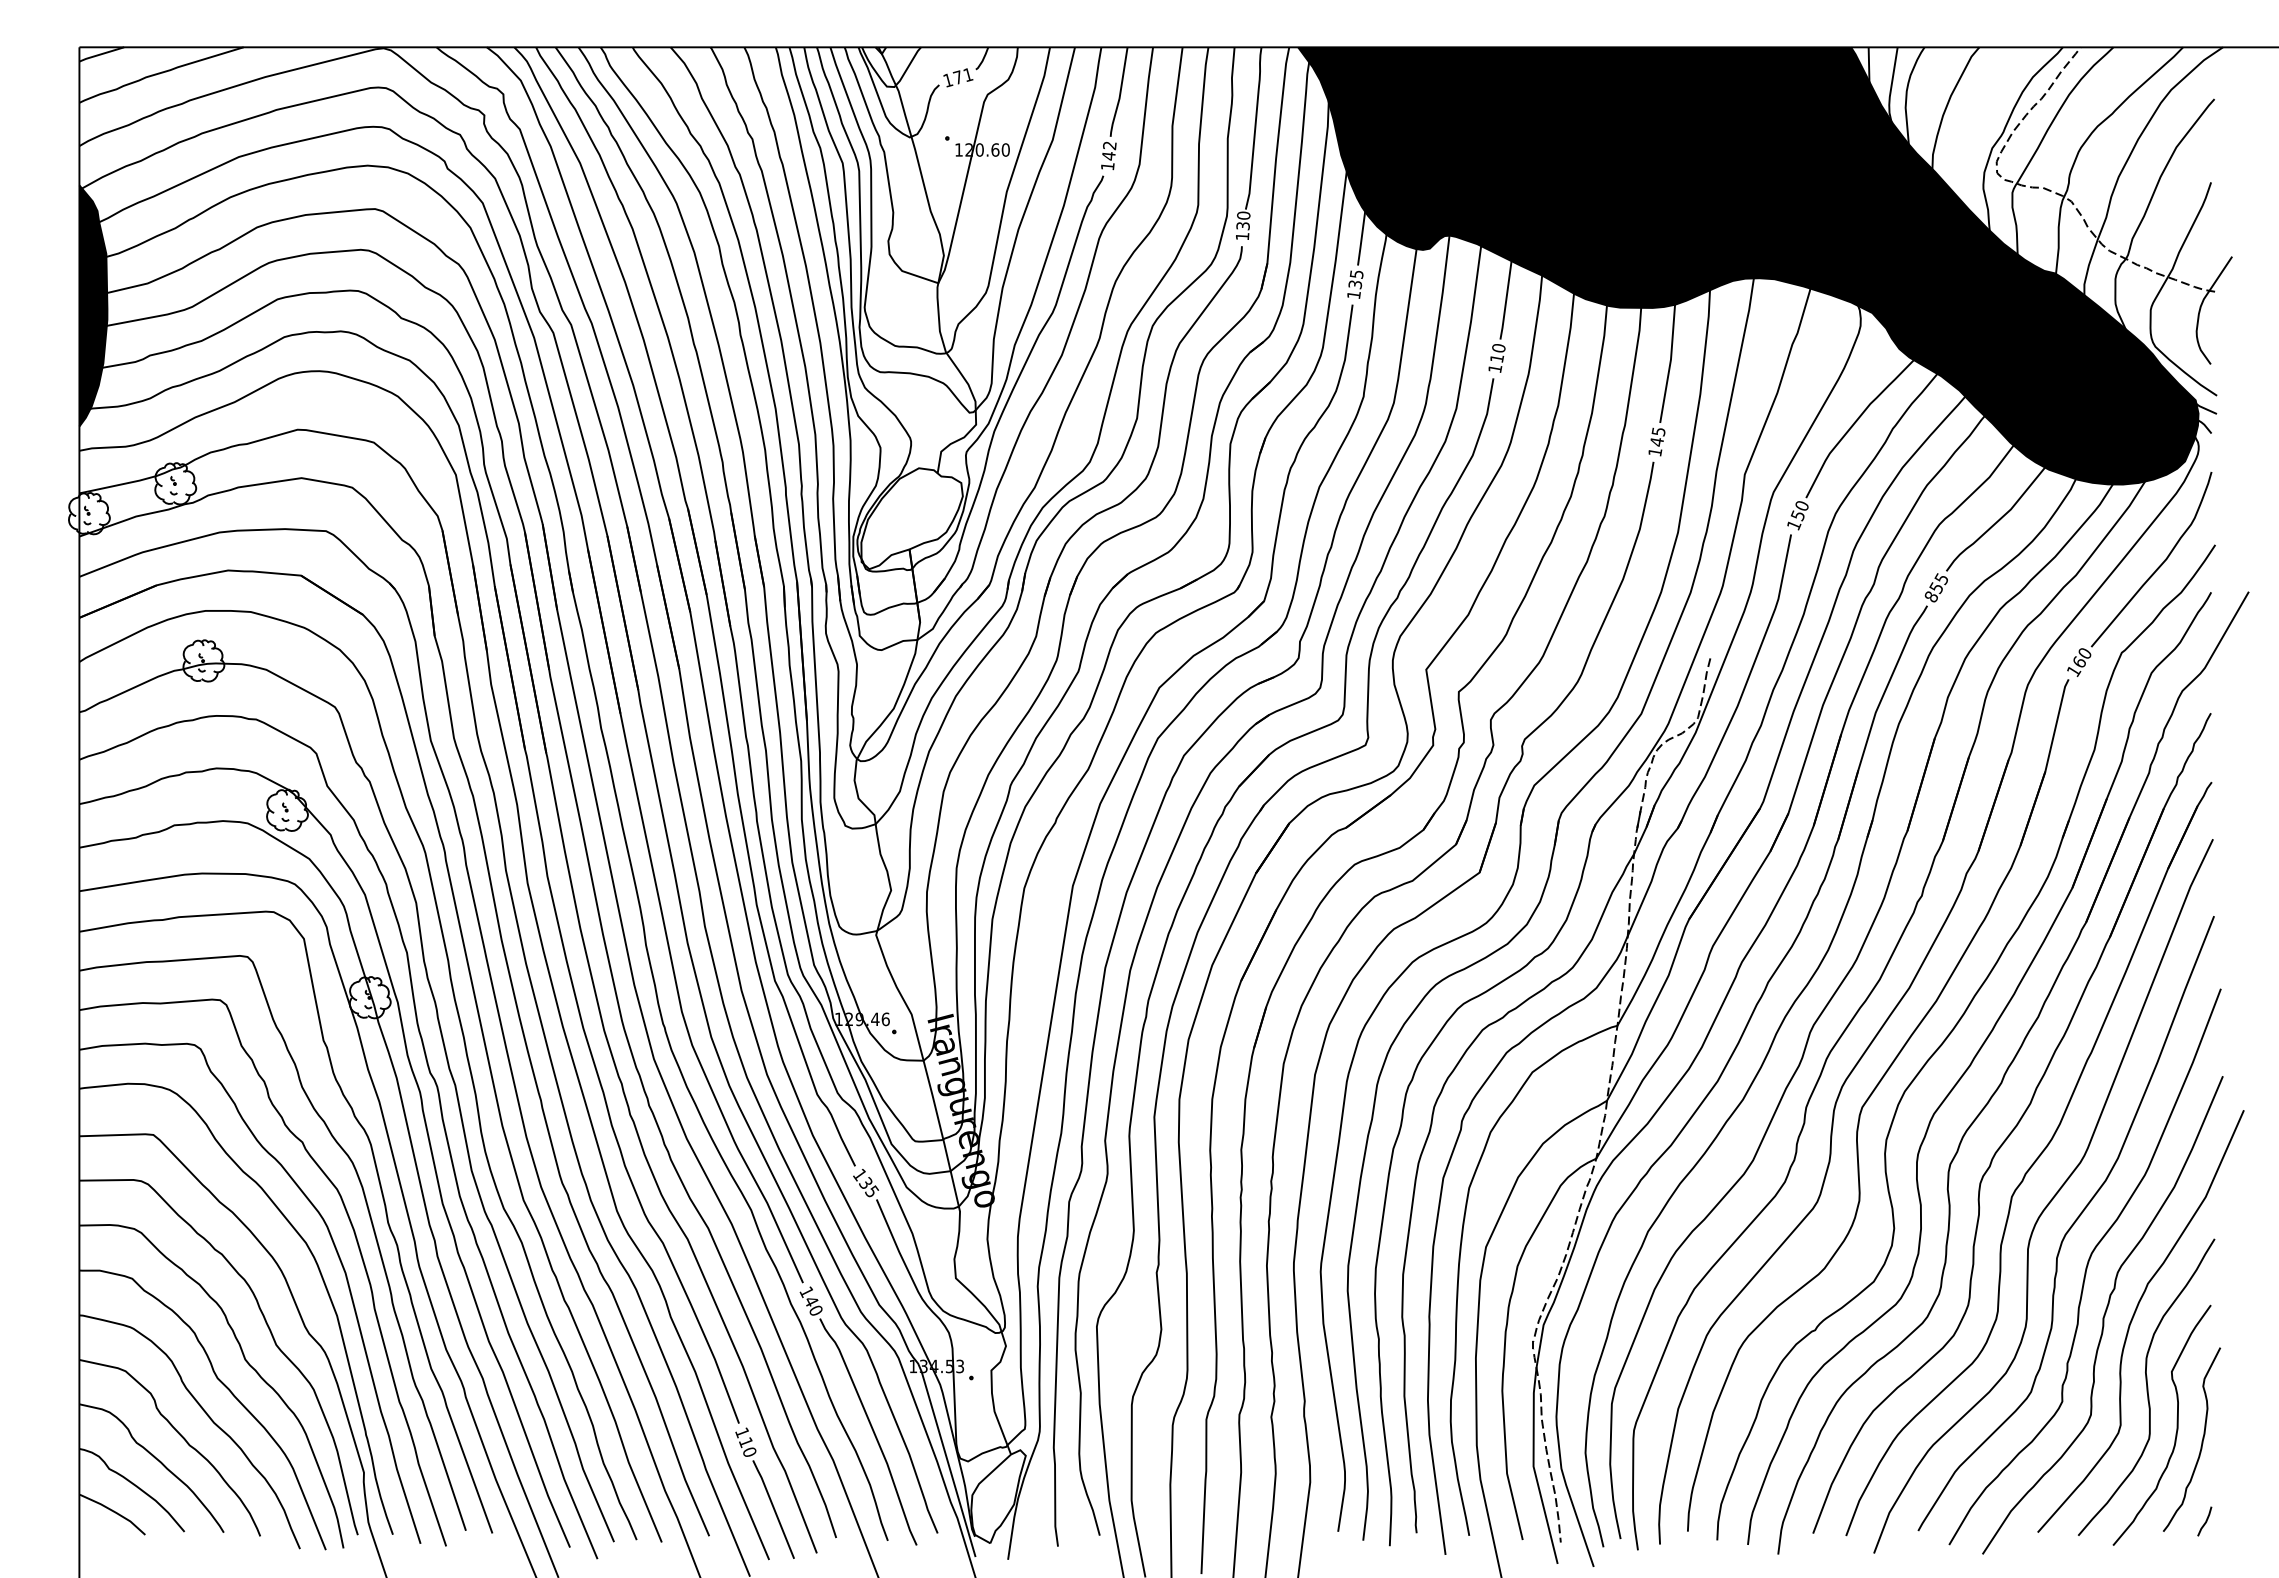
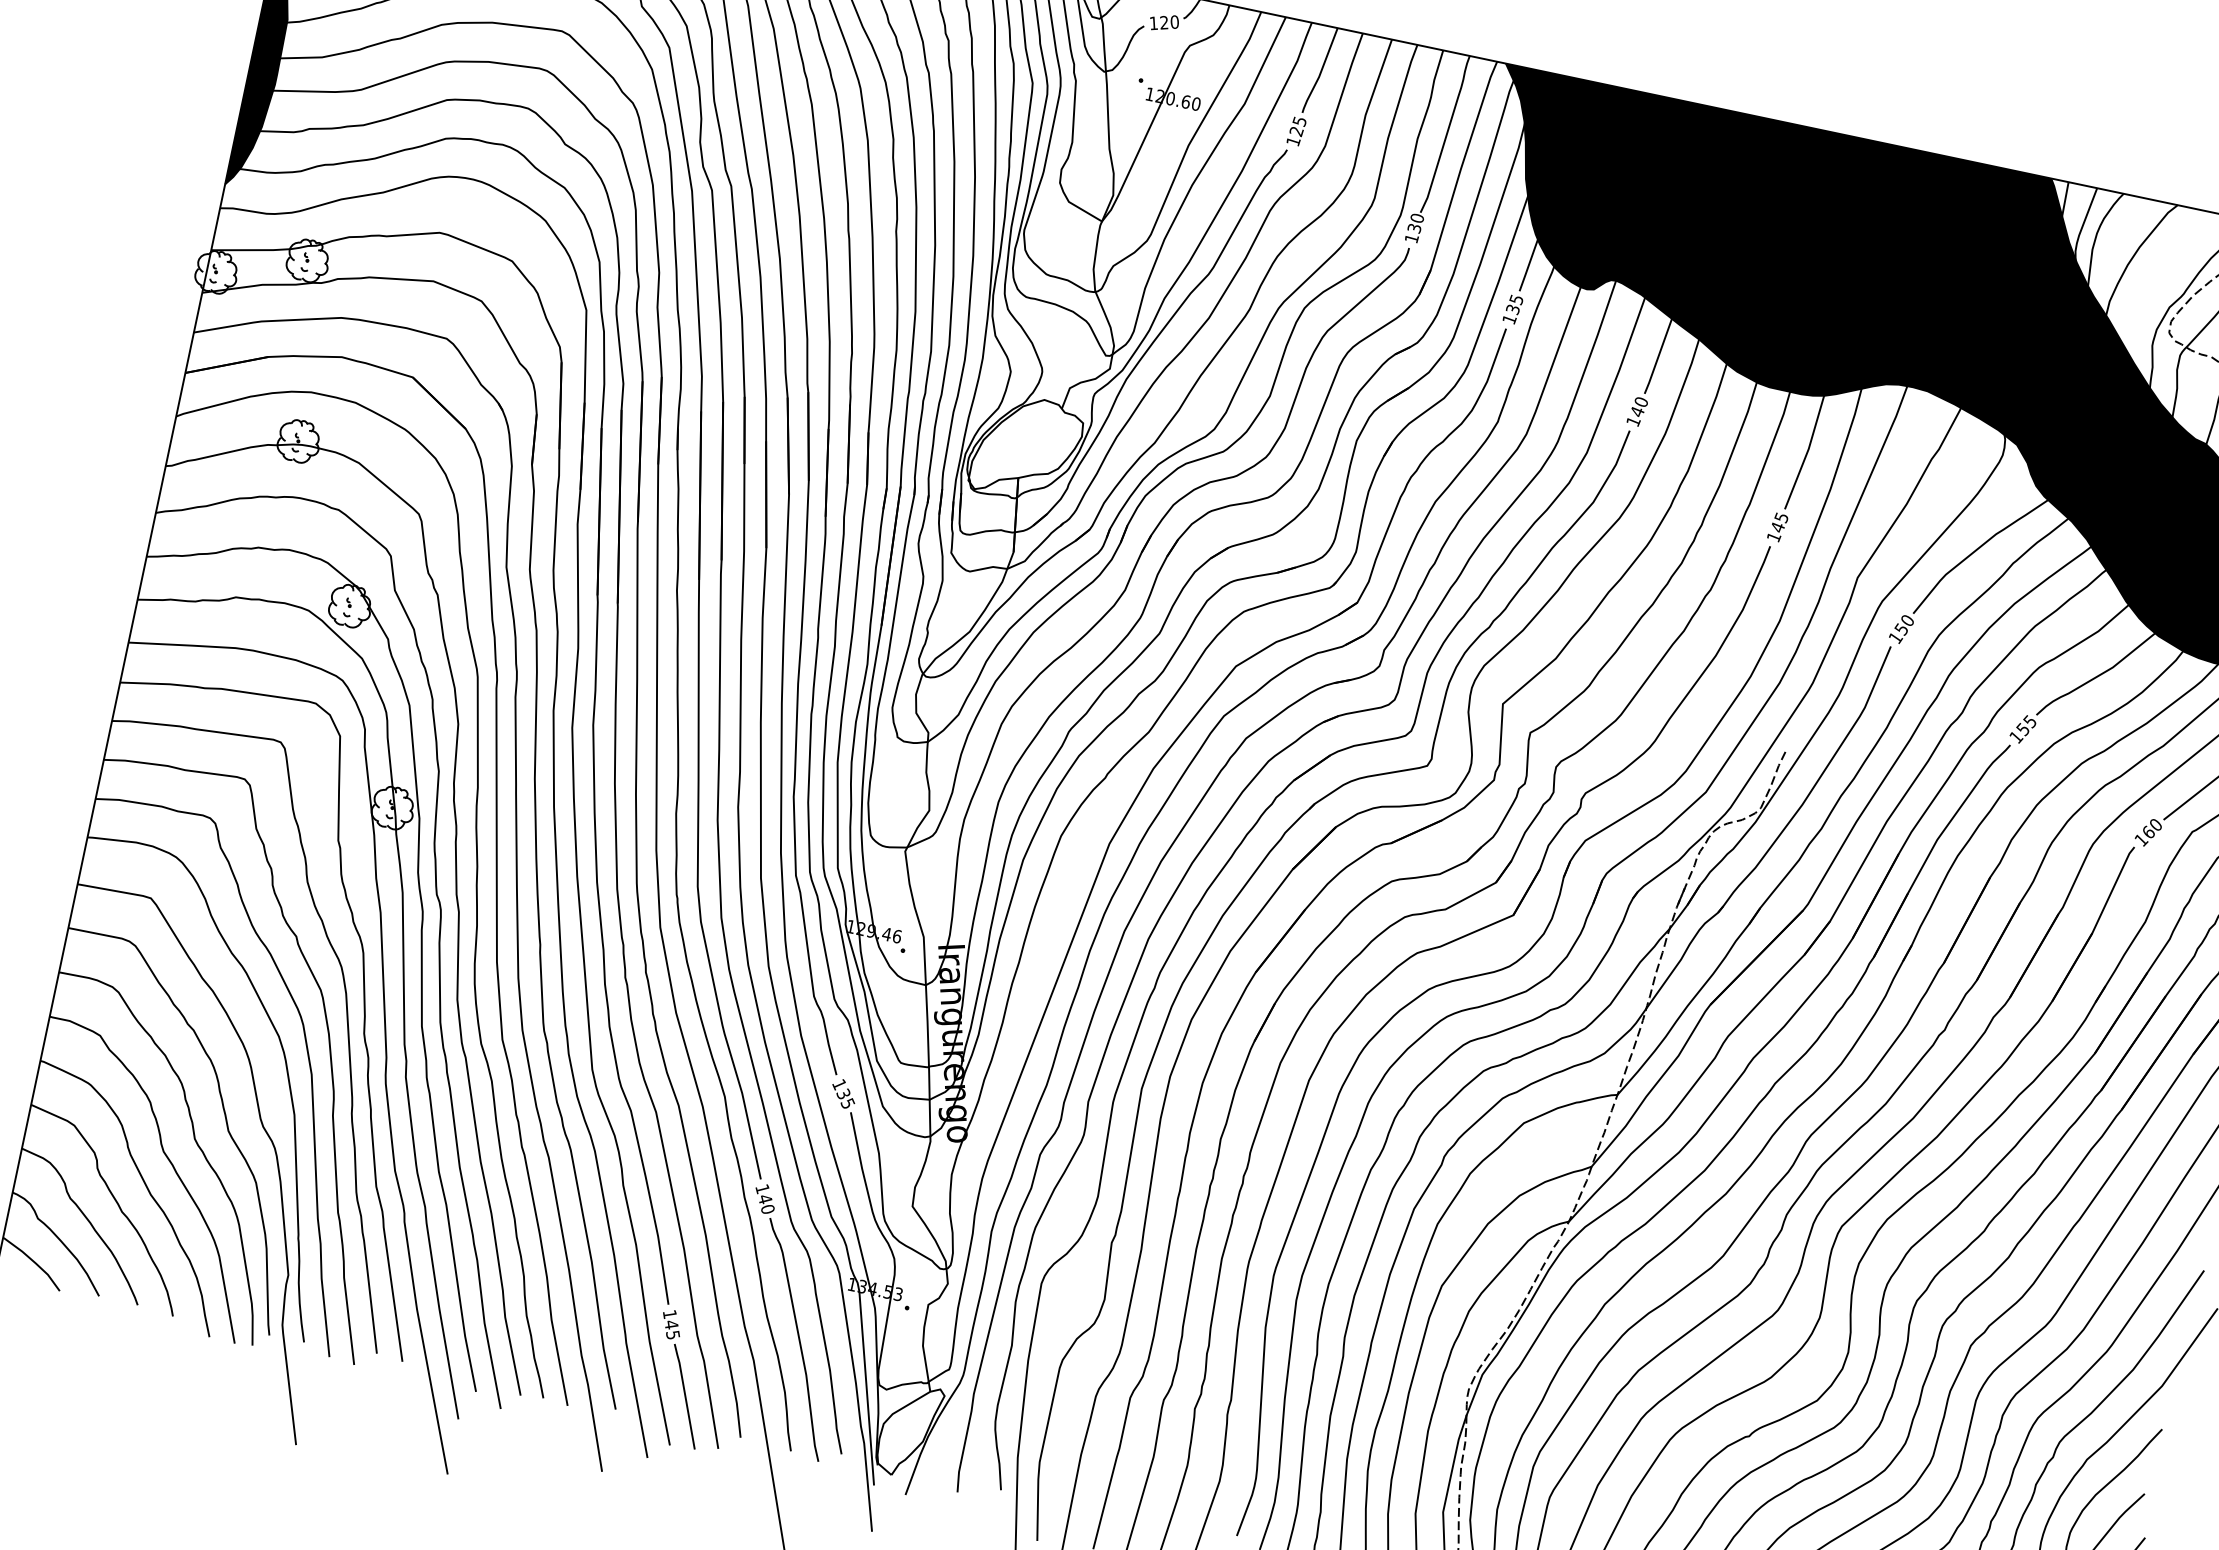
text: (962, 76) -> (1168, 22), 171 -> 120
text: (1108, 150) -> (1297, 125), 142 -> 125
text: (1497, 358) -> (1637, 411), 110 -> 140
text: (1931, 596) -> (2016, 736), 855 -> 155
text: (747, 1446) -> (672, 1329), 110 -> 145

